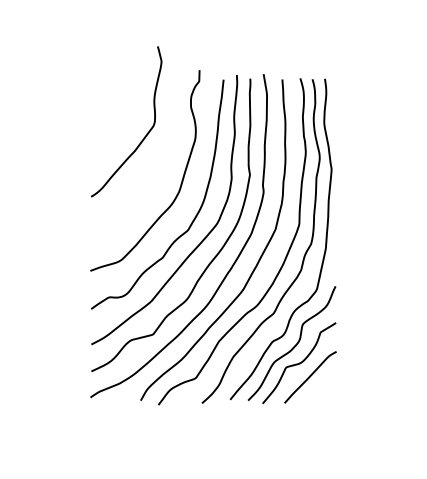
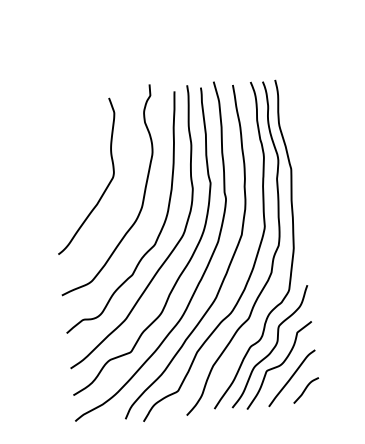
curve: (146, 133) -> (106, 185), moved
curve: (323, 390) -> (306, 390), added

